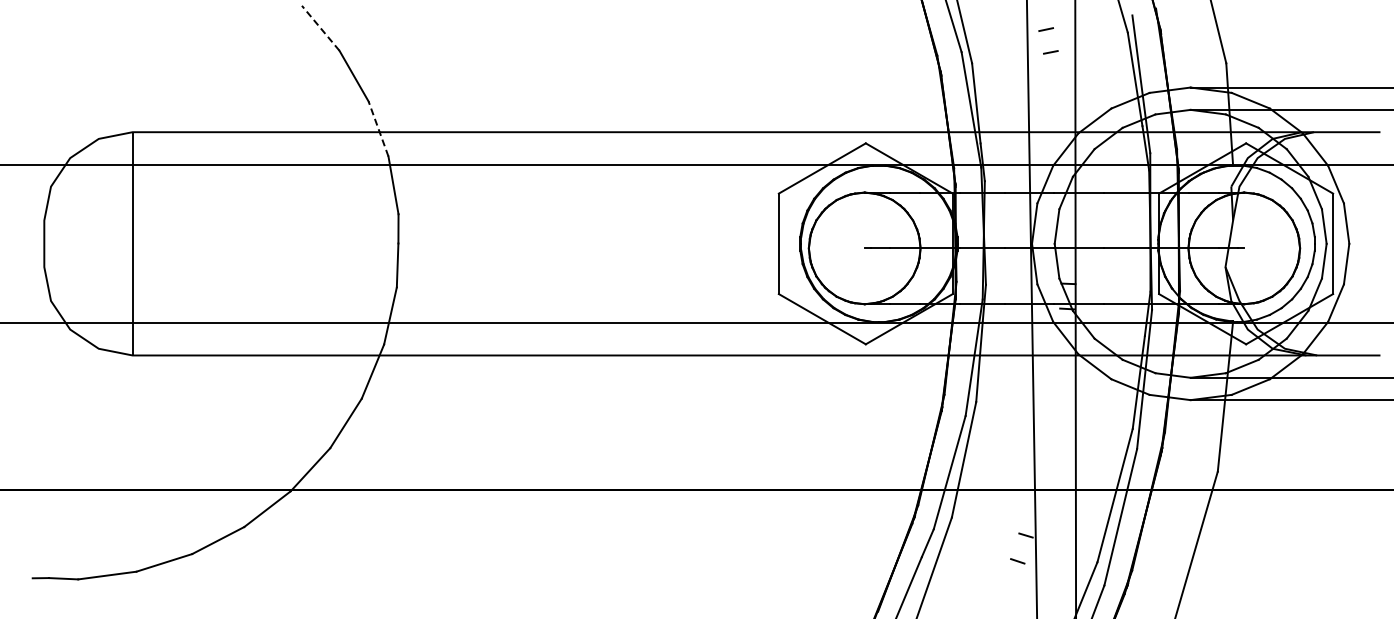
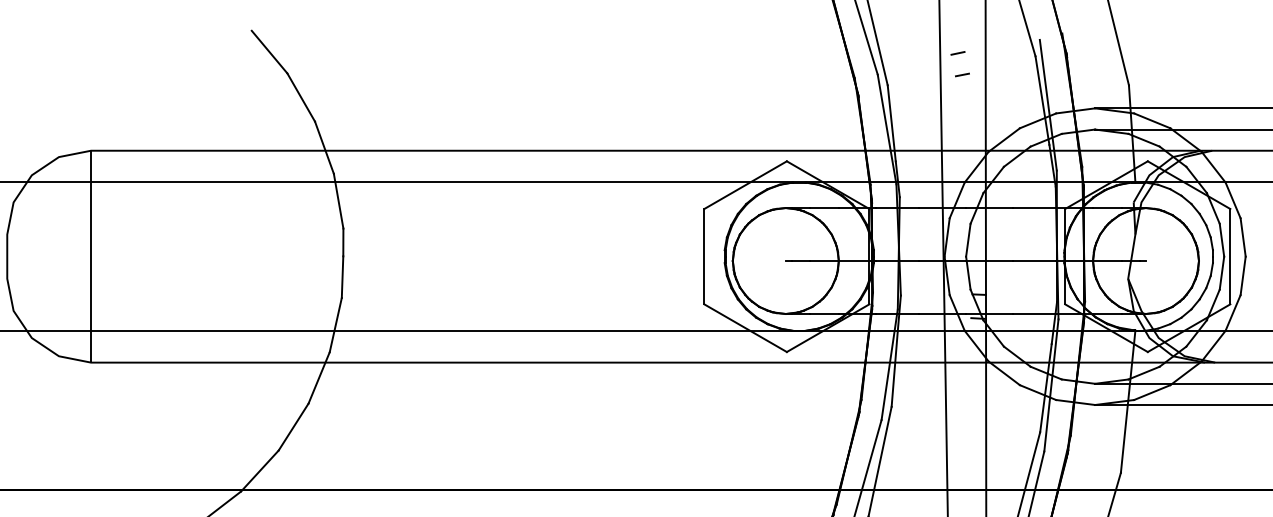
line: (320, 27) -> (269, 51), dashed -> solid
line: (378, 128) -> (324, 147), dashed -> solid

